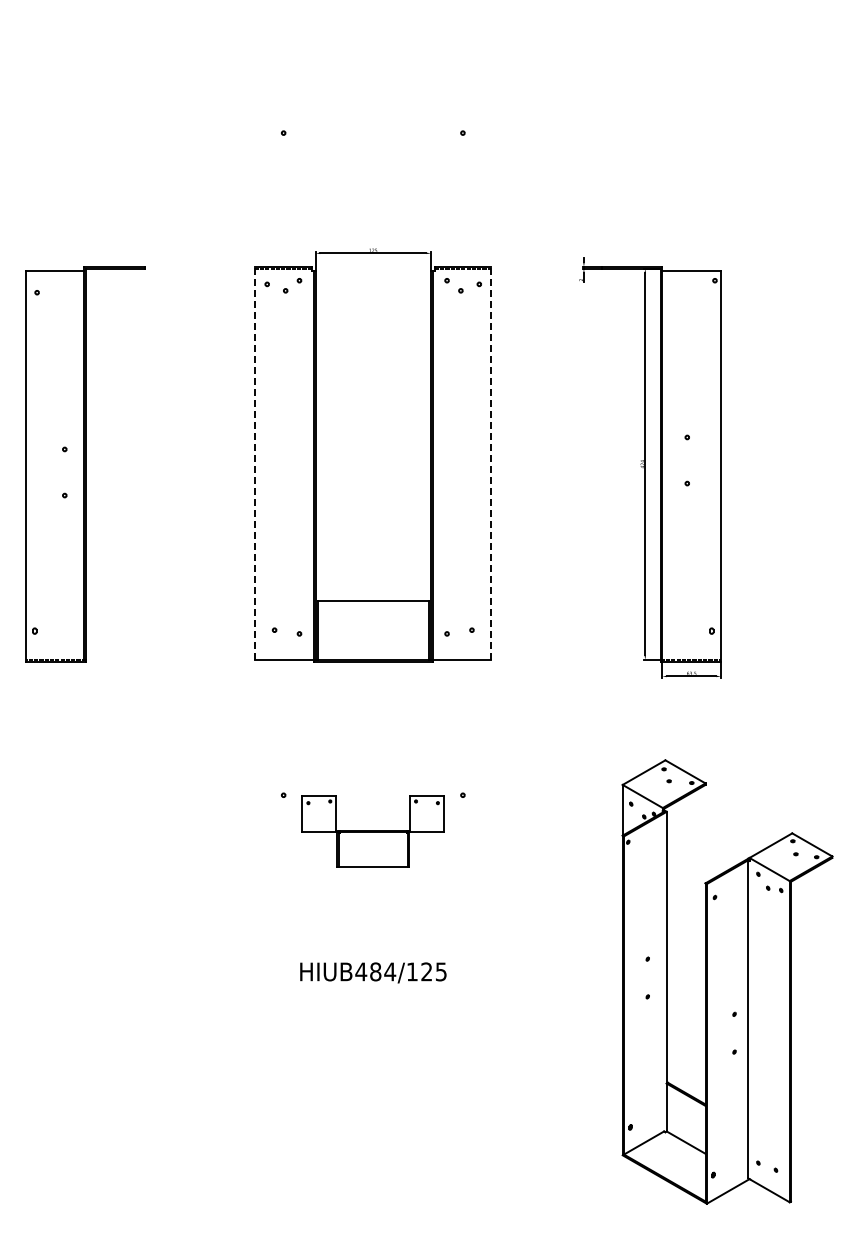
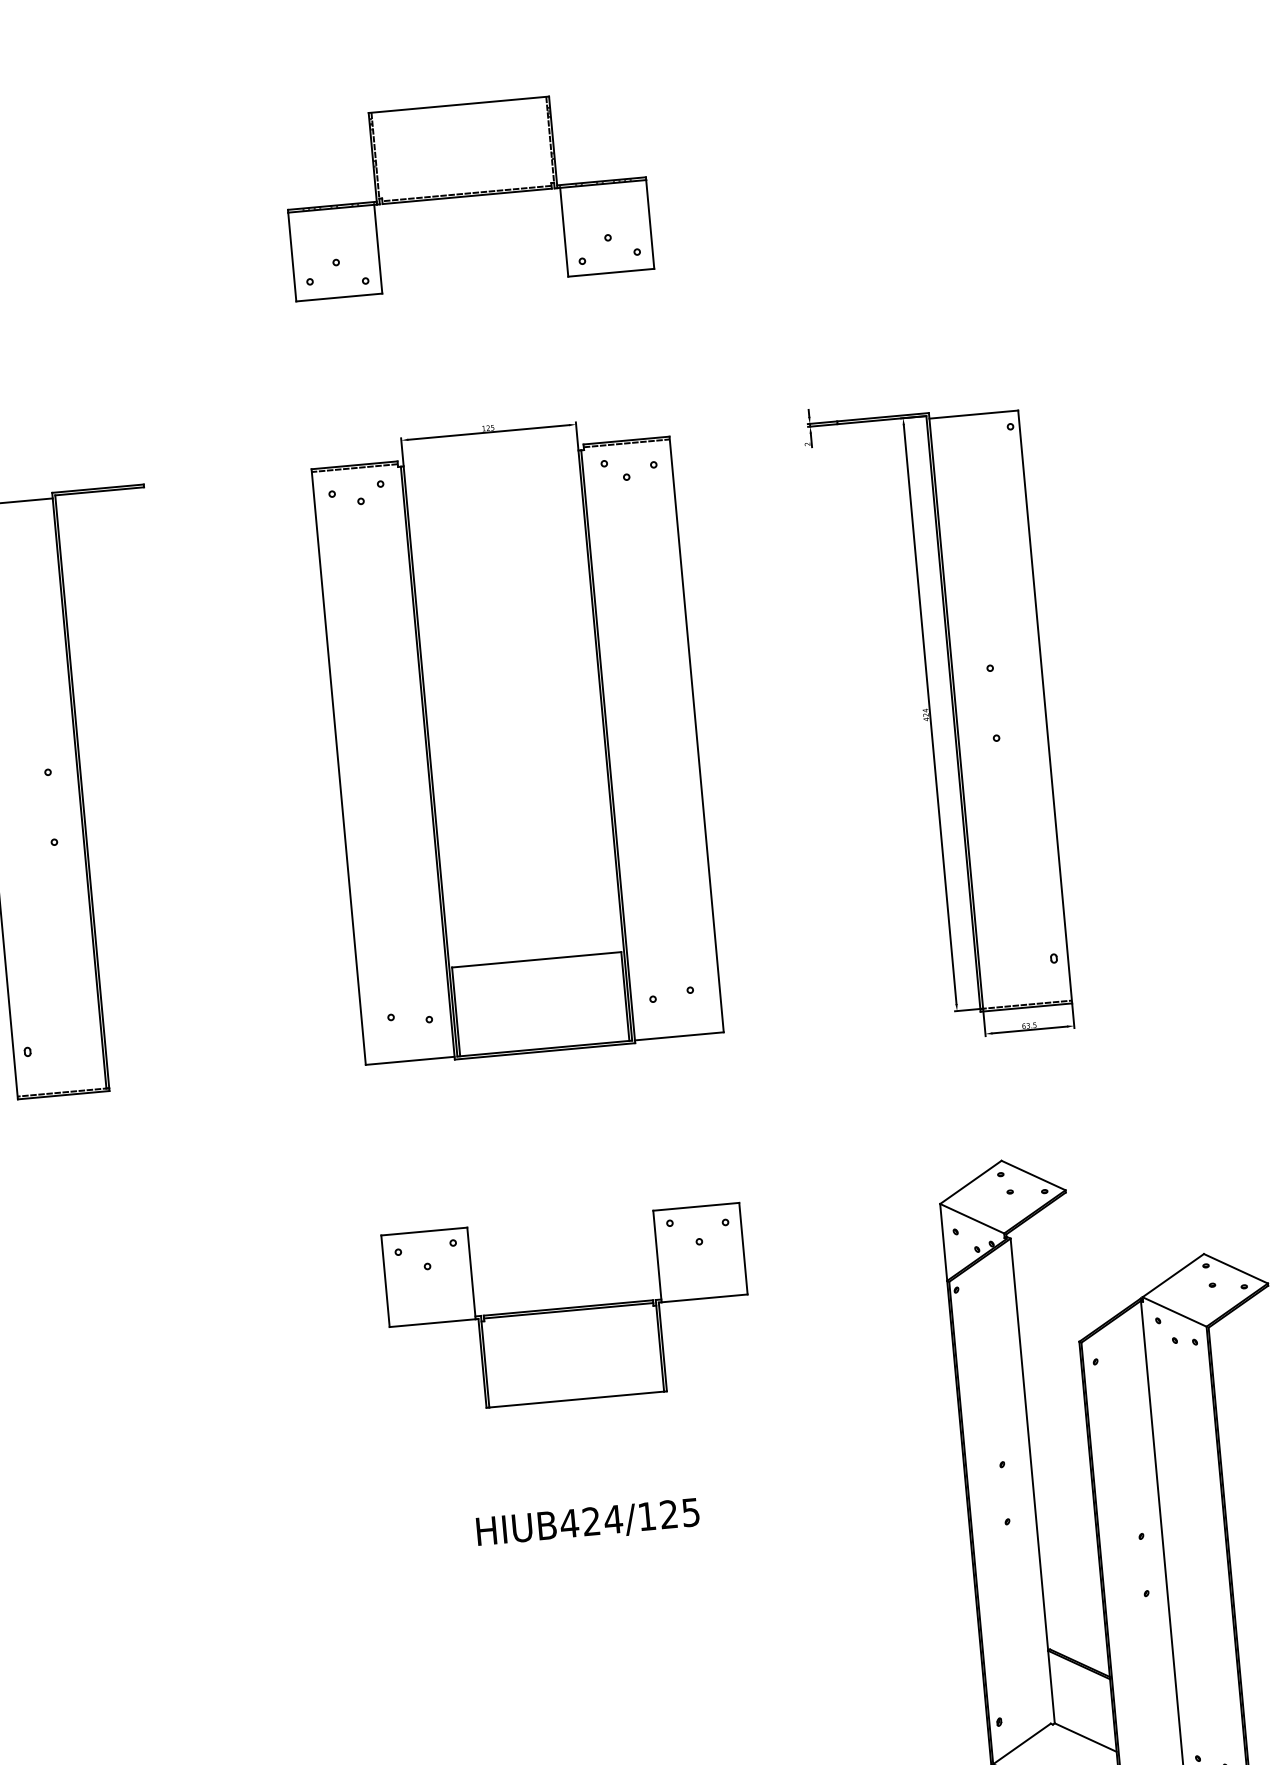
part: (372, 96) -> (465, 194), added
line: (255, 462) -> (338, 765), dashed -> solid
line: (491, 462) -> (696, 733), dashed -> solid
part: (372, 831) -> (567, 1309), size x1.67
text: (375, 971) -> (591, 1520), HIUB484/125 -> HIUB424/125

